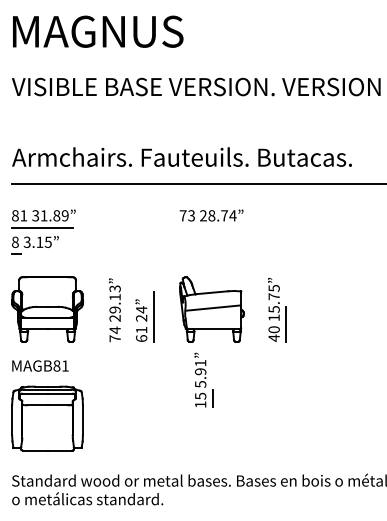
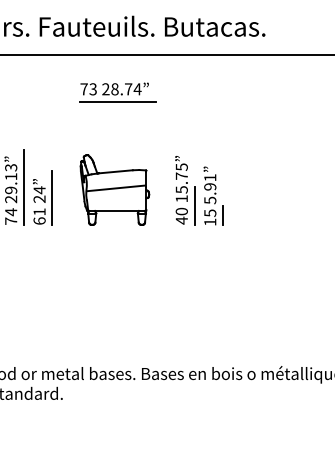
line: (214, 227) -> (117, 101), added
line: (127, 307) -> (24, 187), added
part: (203, 379) -> (213, 195), moved

